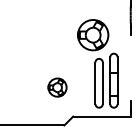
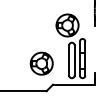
part: (57, 87) -> (41, 63), size x1.67

